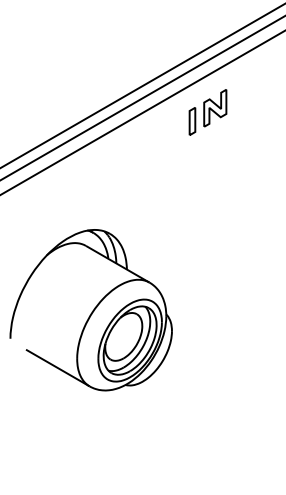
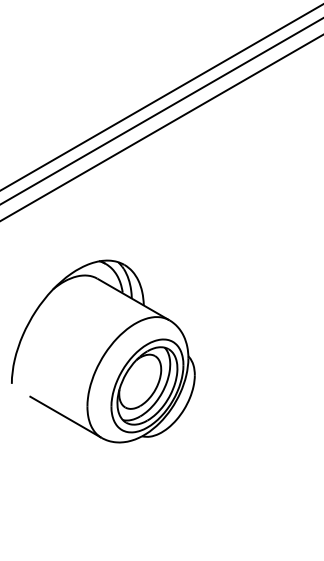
part: (207, 112) -> (235, 127), removed

